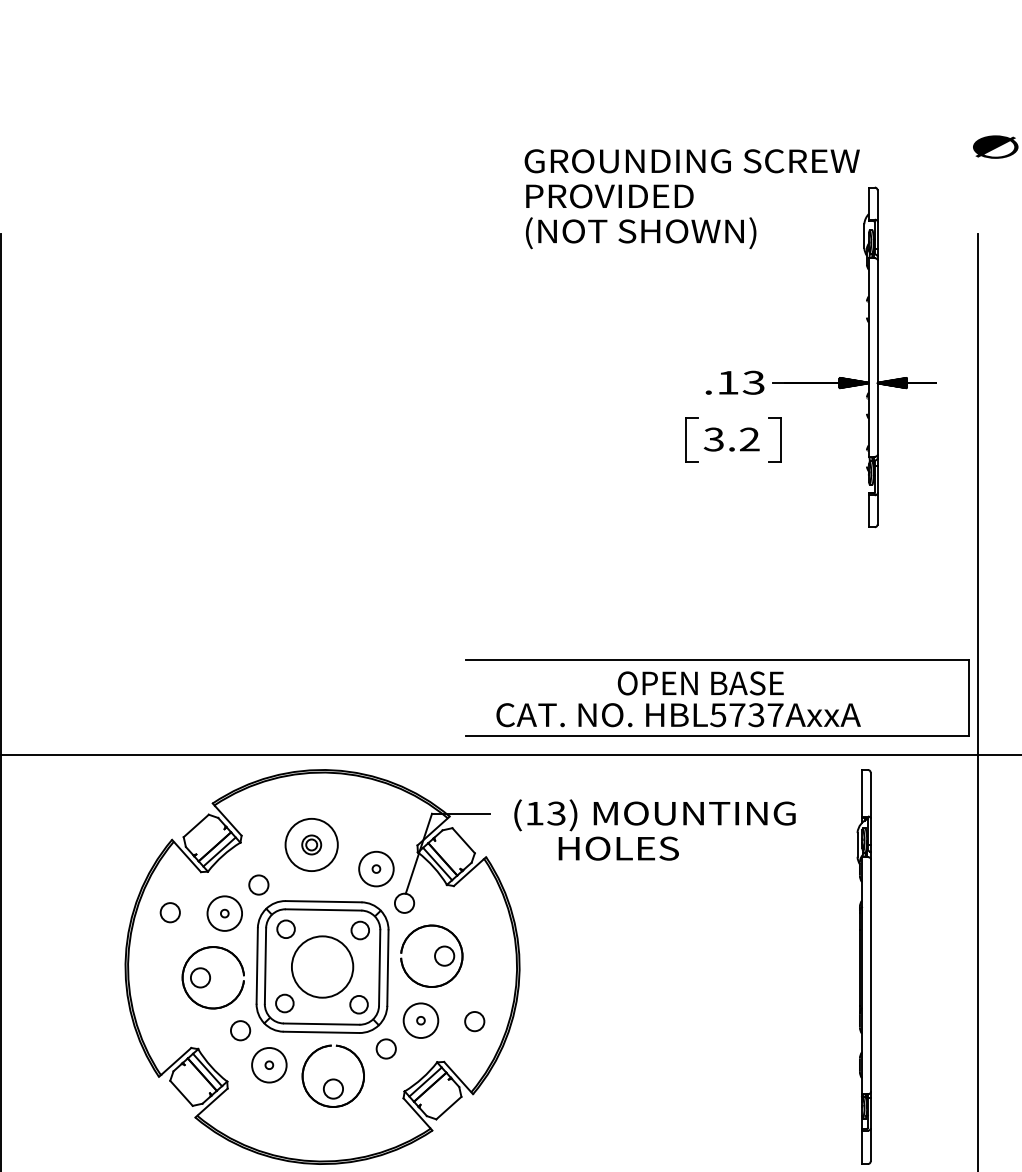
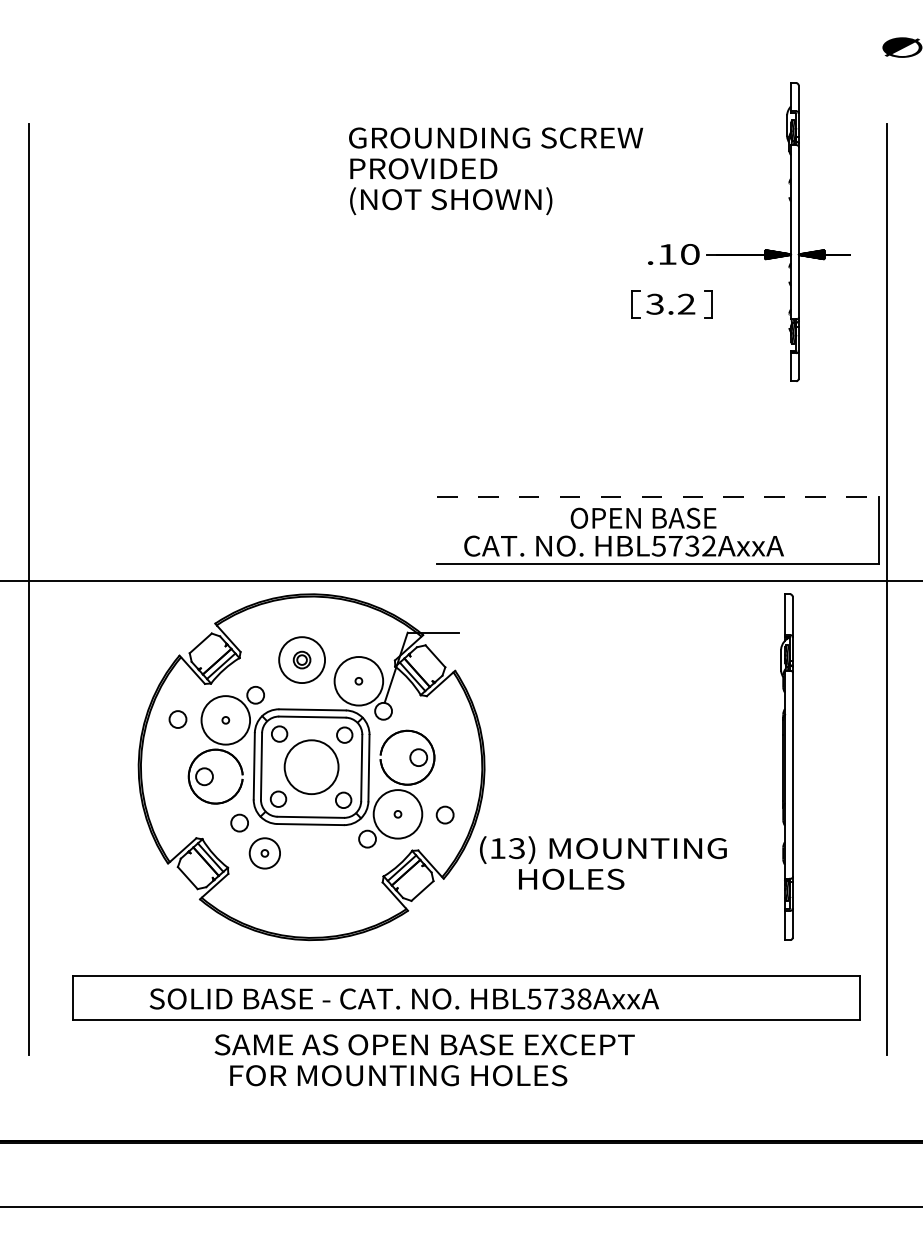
text: (692, 199) -> (496, 171), moved
text: (753, 382) -> (689, 254), .13 -> .10
part: (691, 439) -> (635, 304), size x0.7
part: (774, 439) -> (708, 304), size x0.7
line: (716, 659) -> (657, 497), solid -> dashed
text: (775, 714) -> (709, 545), HBL5737AxxA -> HBL5732AxxA
text: (655, 829) -> (603, 862), moved
circle: (375, 869) -> (358, 681), size x1.6
circle: (224, 913) -> (225, 720), size x1.6
circle: (420, 1020) -> (397, 814), size x1.6
part: (332, 1075) -> (320, 862), removed

